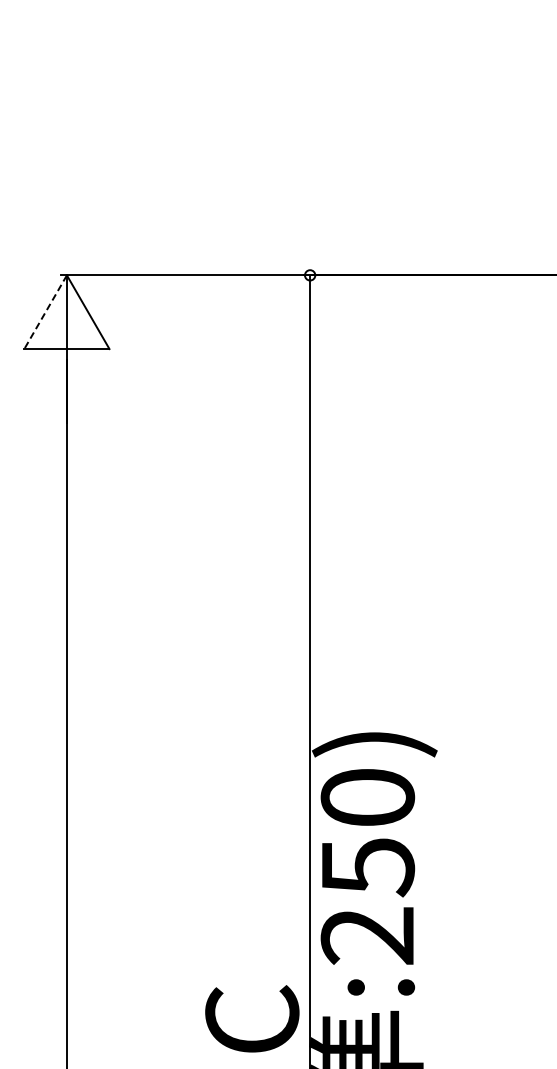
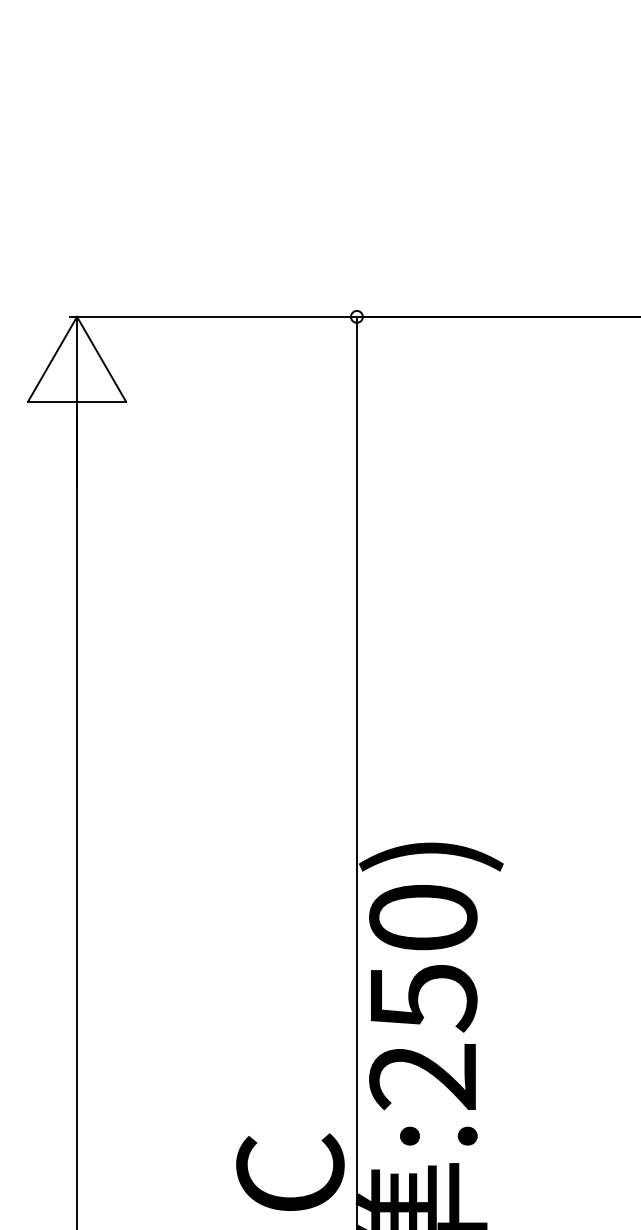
line: (45, 312) -> (52, 359), dashed -> solid

